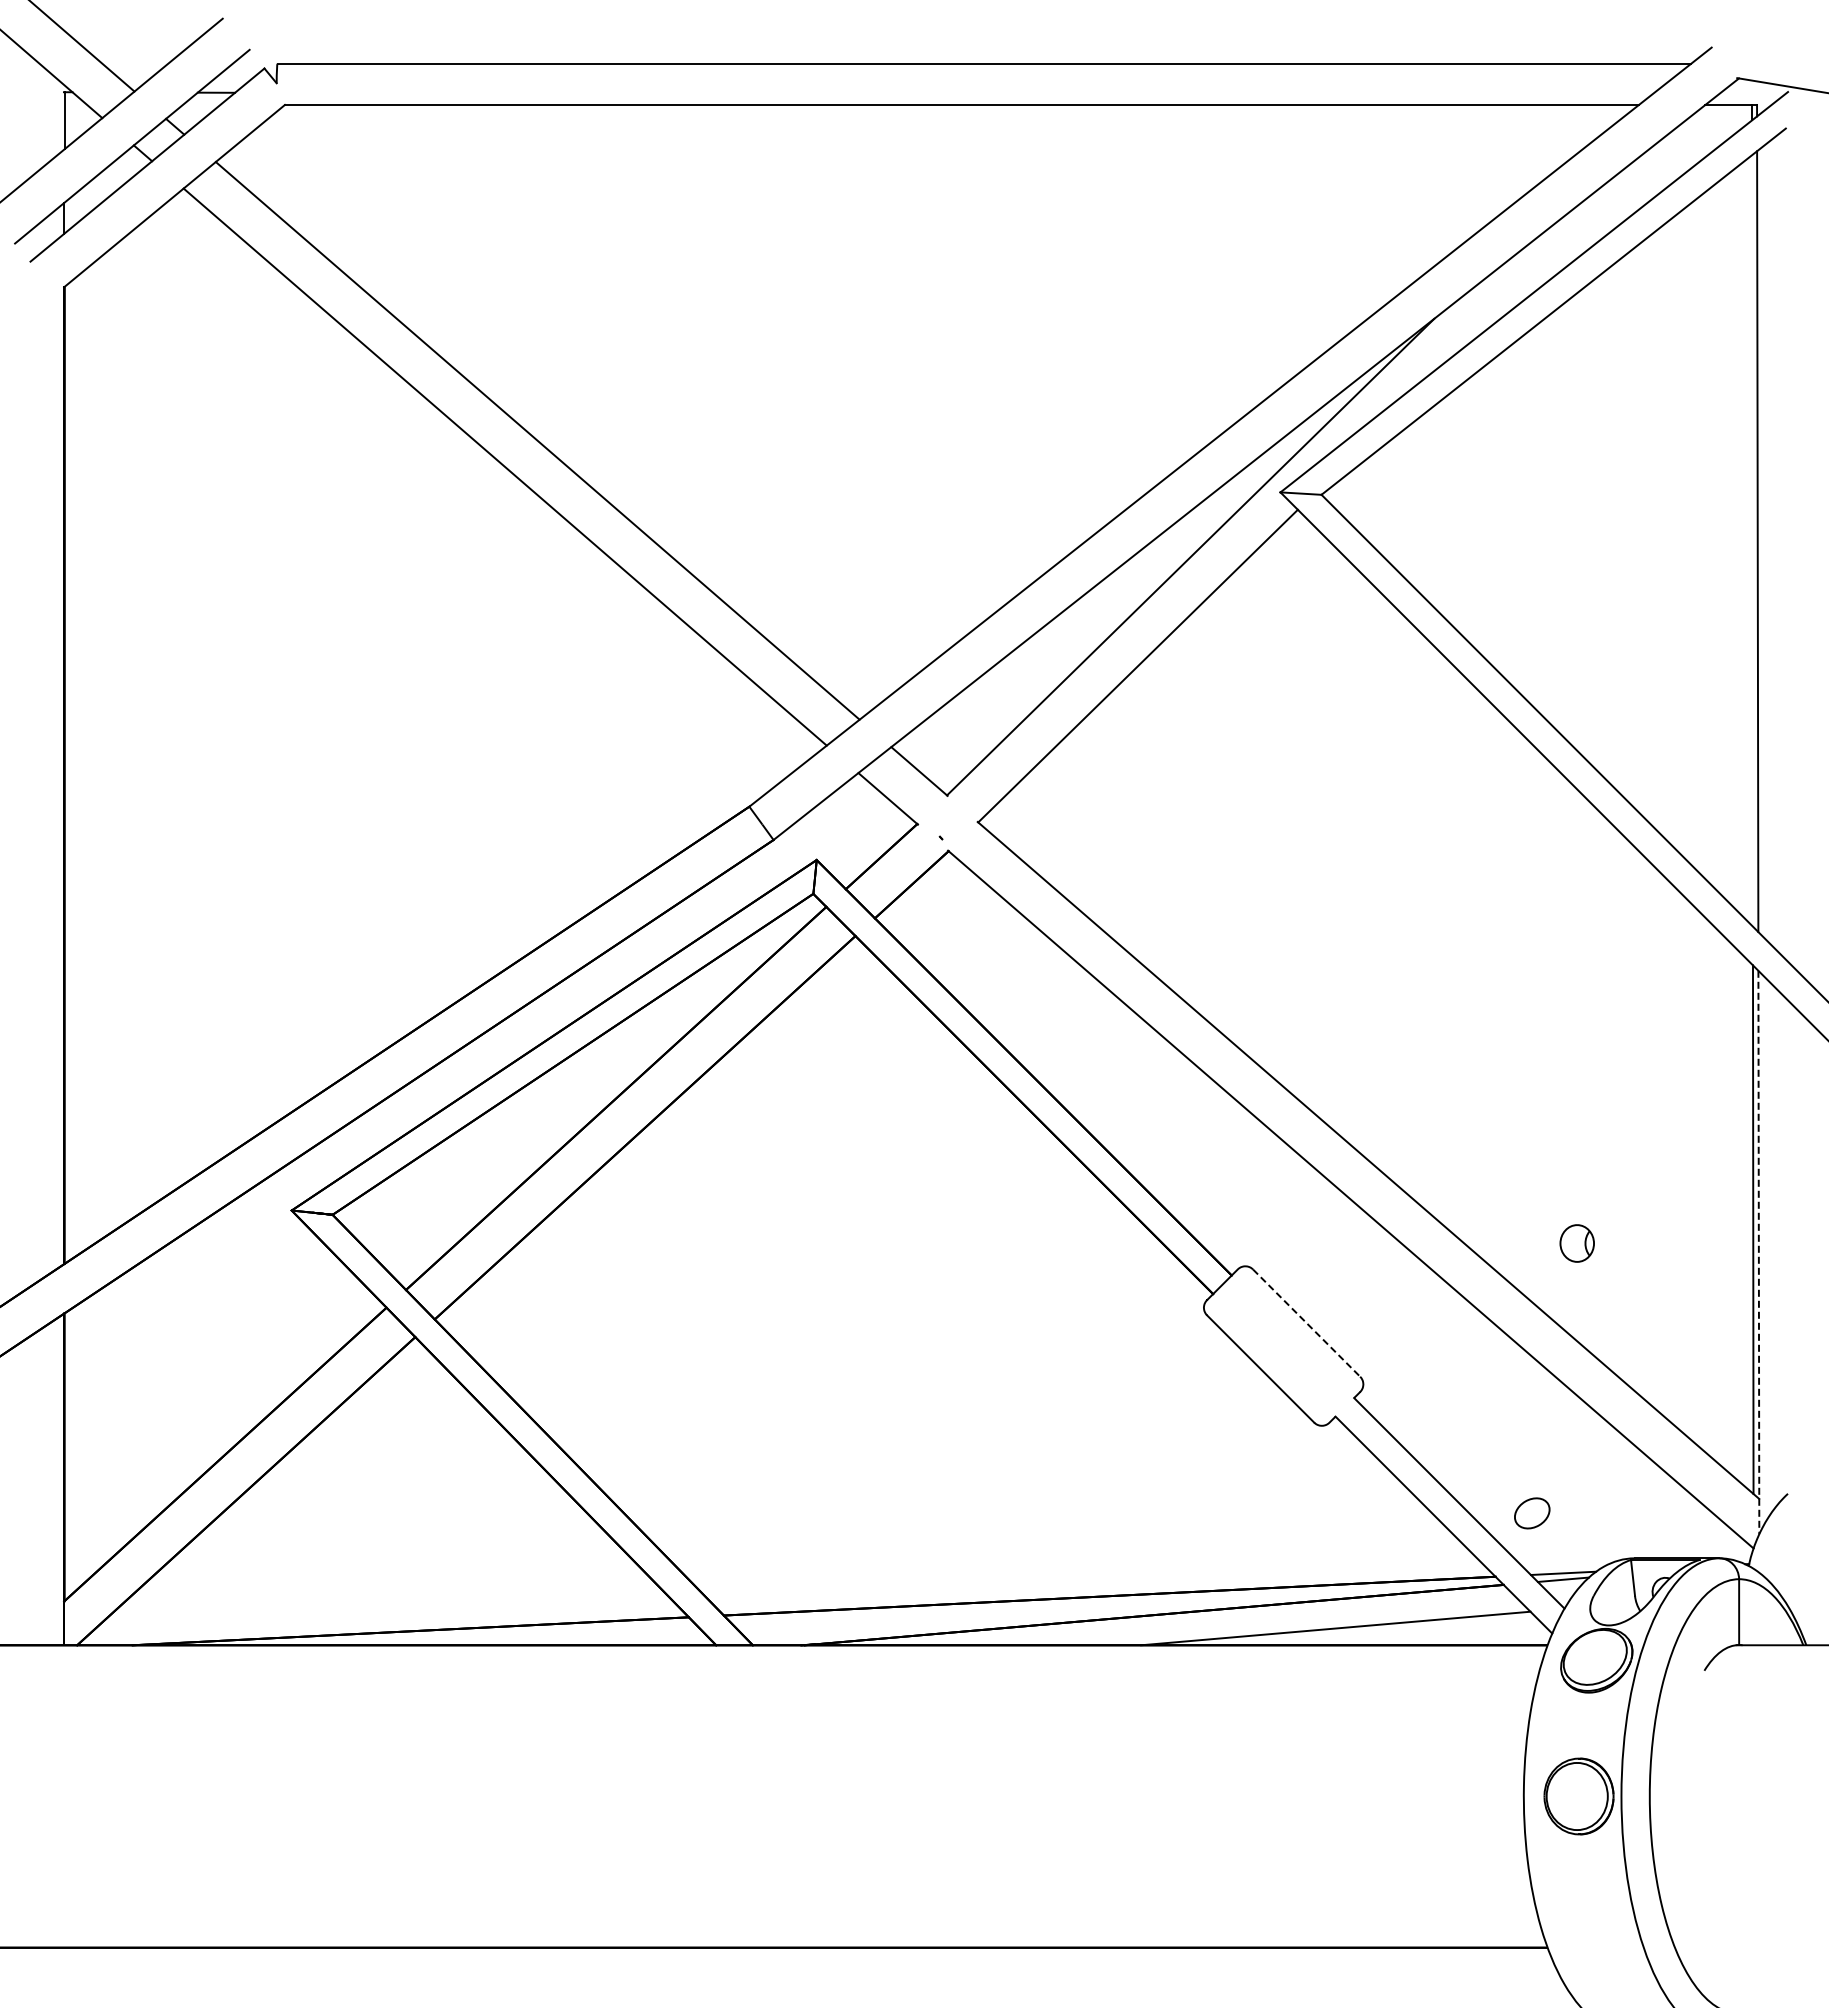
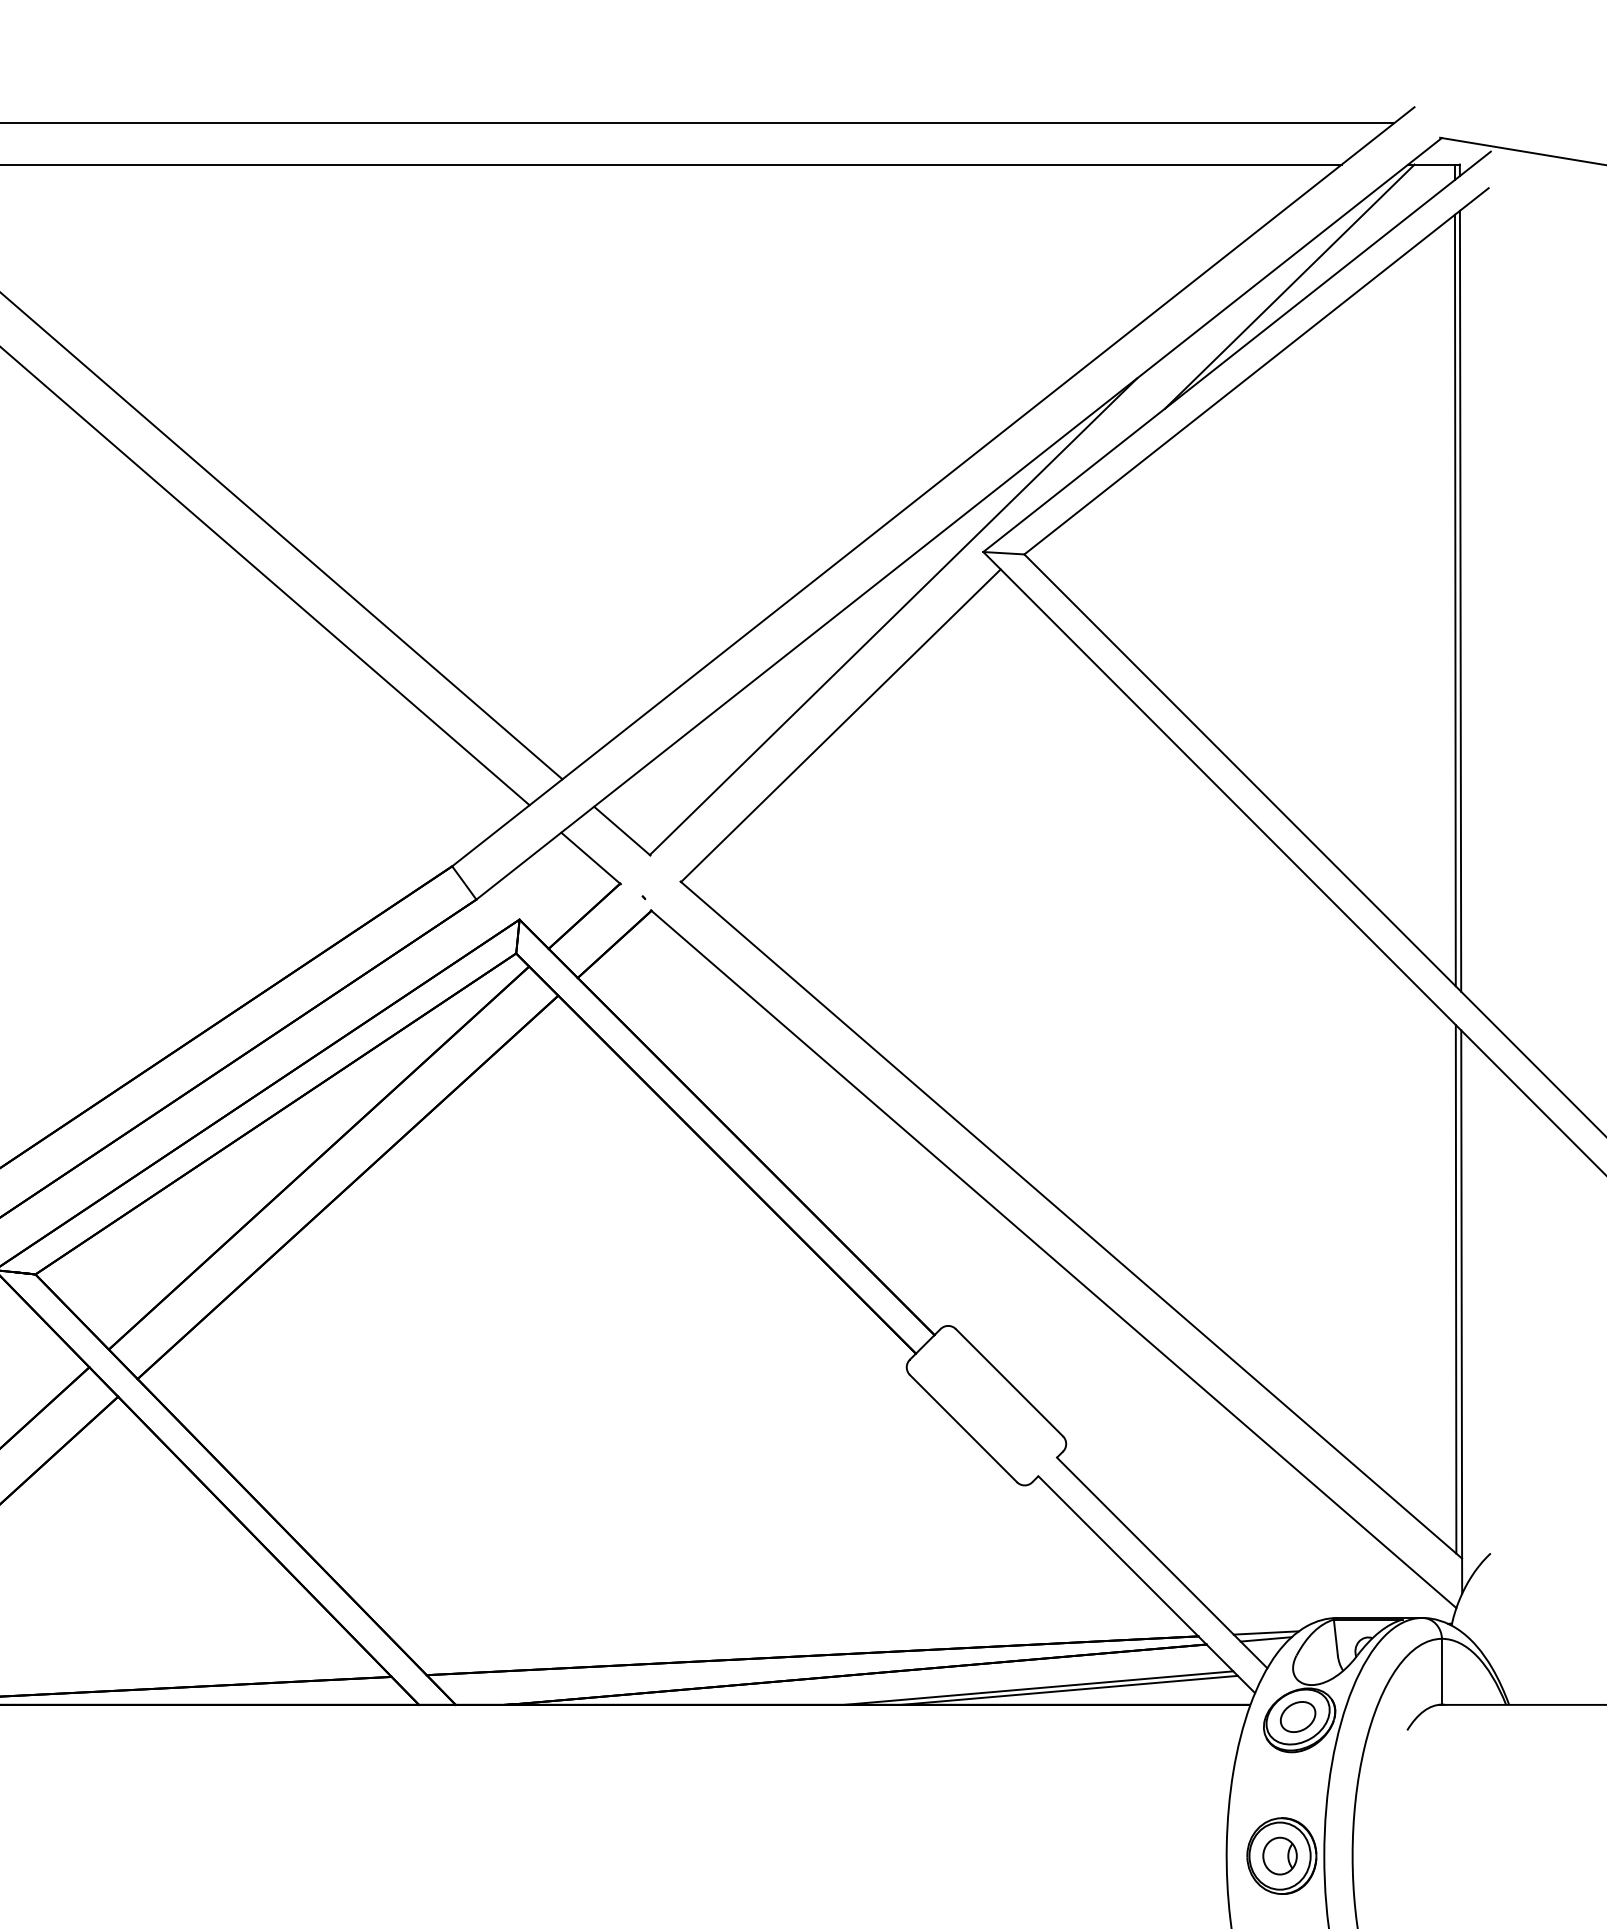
line: (1586, 226) -> (1289, 286), added
line: (1752, 540) -> (1455, 600), added
part: (1576, 1243) -> (1279, 1856), moved
line: (1758, 1252) -> (1461, 1312), dashed -> solid
line: (1306, 1323) -> (1009, 1383), dashed -> solid
part: (1532, 1513) -> (1298, 1717), moved
line: (1366, 1630) -> (1069, 1690), added

